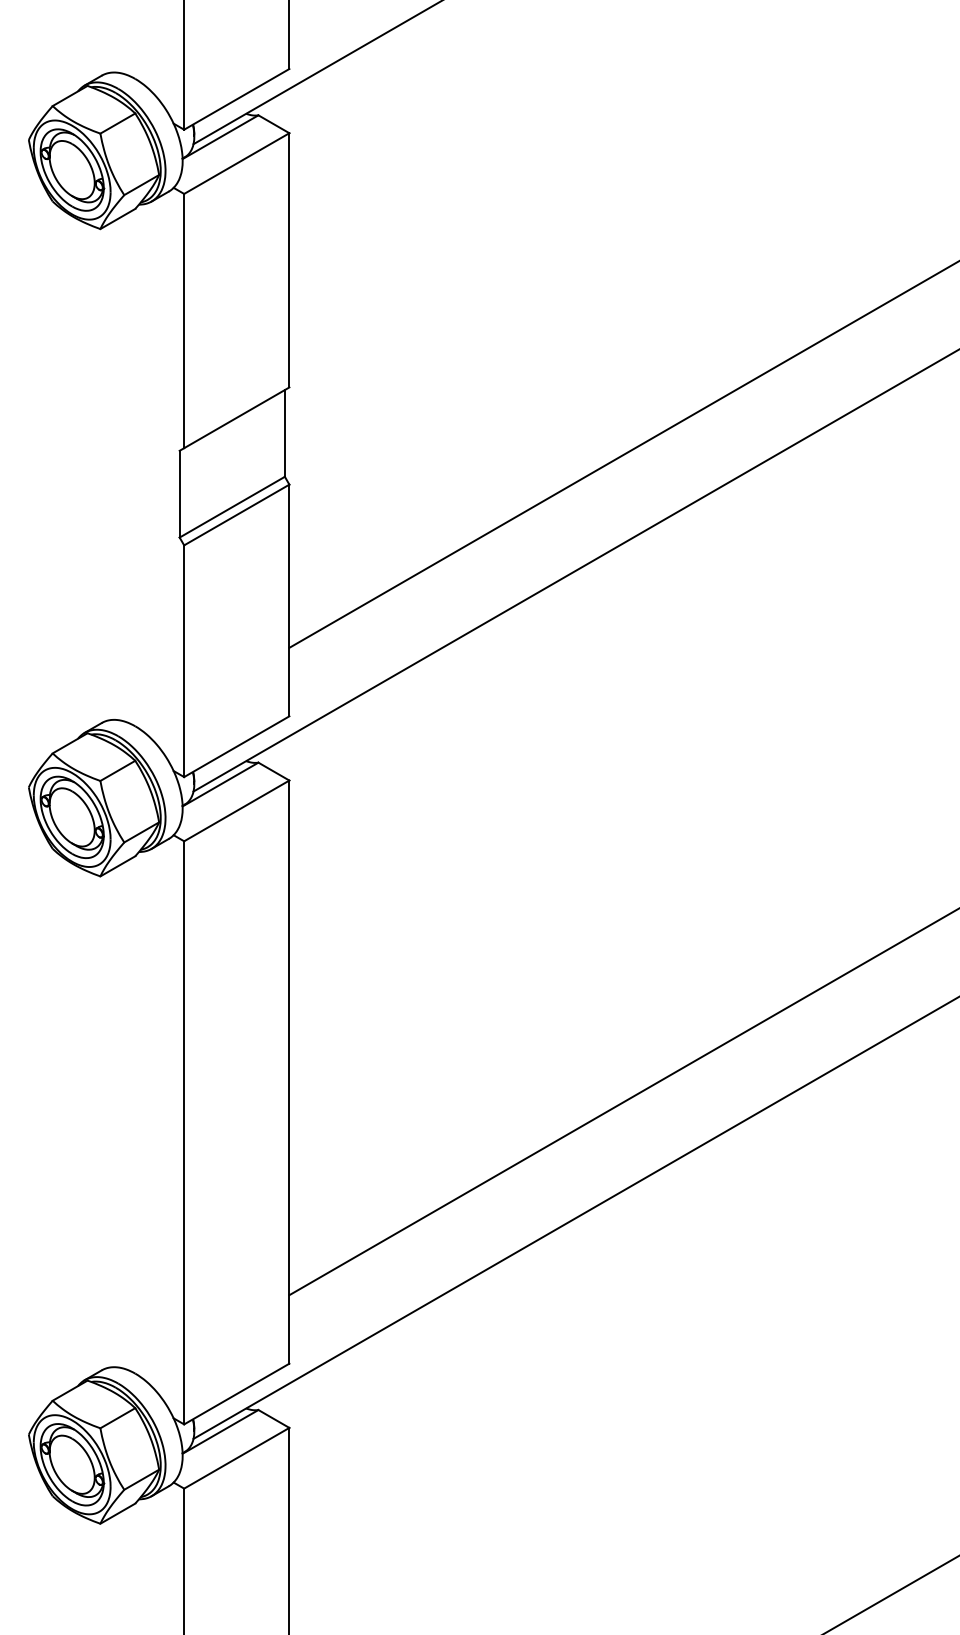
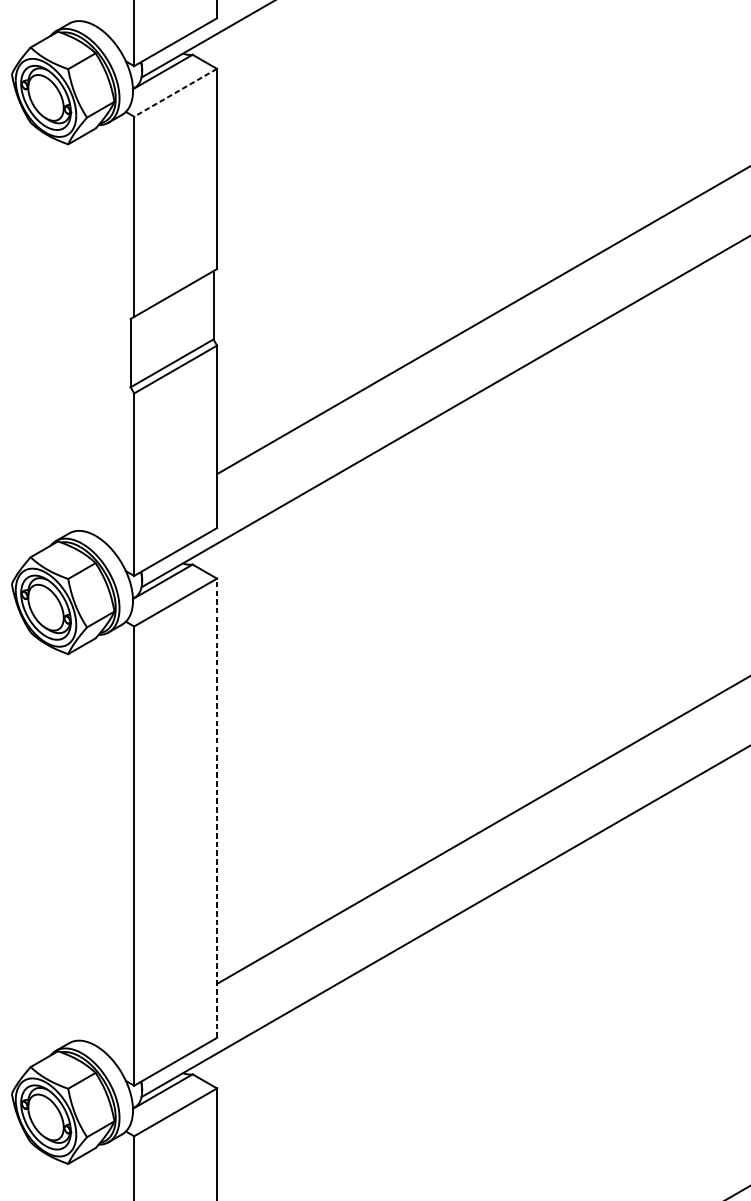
line: (236, 163) -> (175, 92), solid -> dashed
line: (289, 1072) -> (217, 808), solid -> dashed

